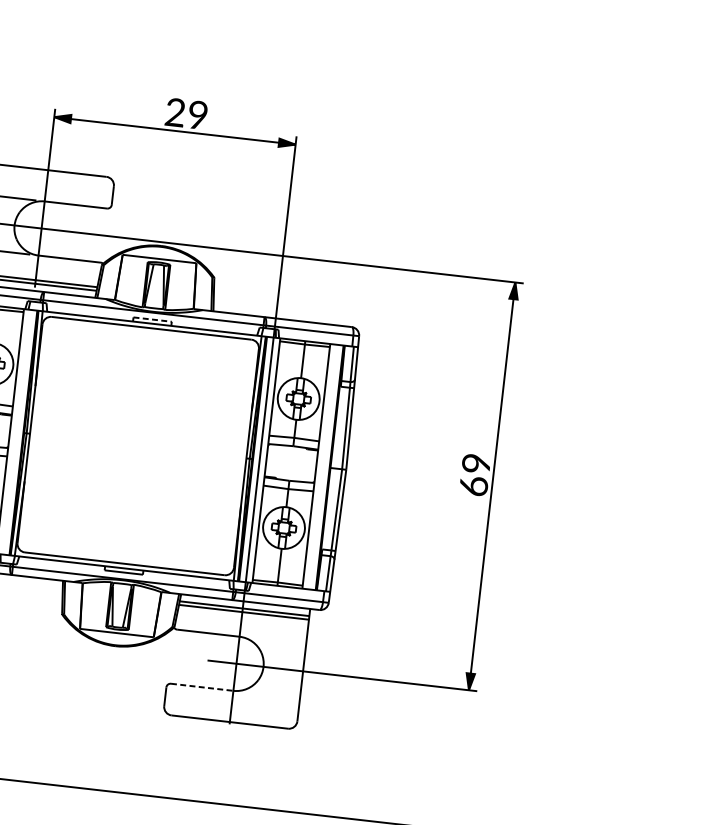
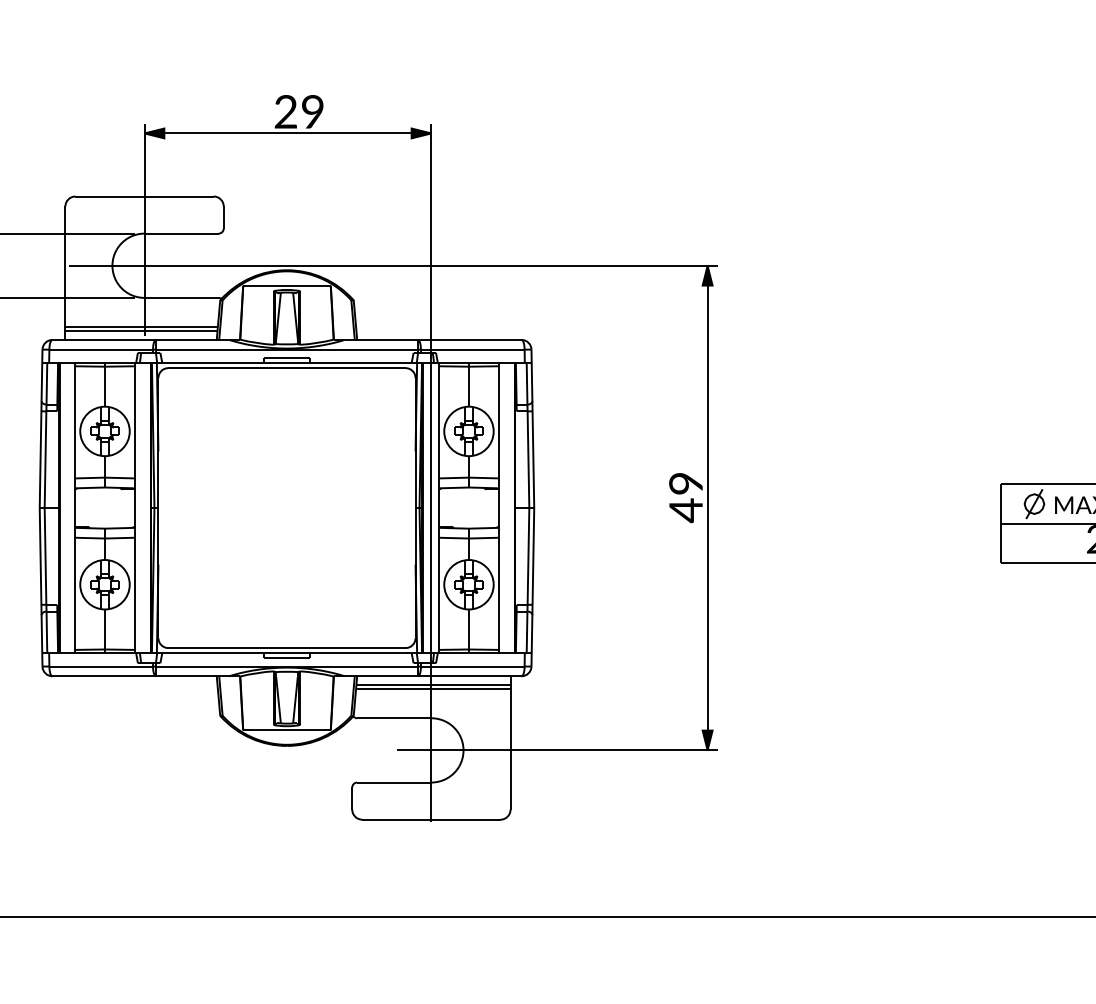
line: (153, 319) -> (287, 357), dashed -> solid
text: (473, 486) -> (685, 510), 69 -> 49
line: (202, 687) -> (394, 782), dashed -> solid

